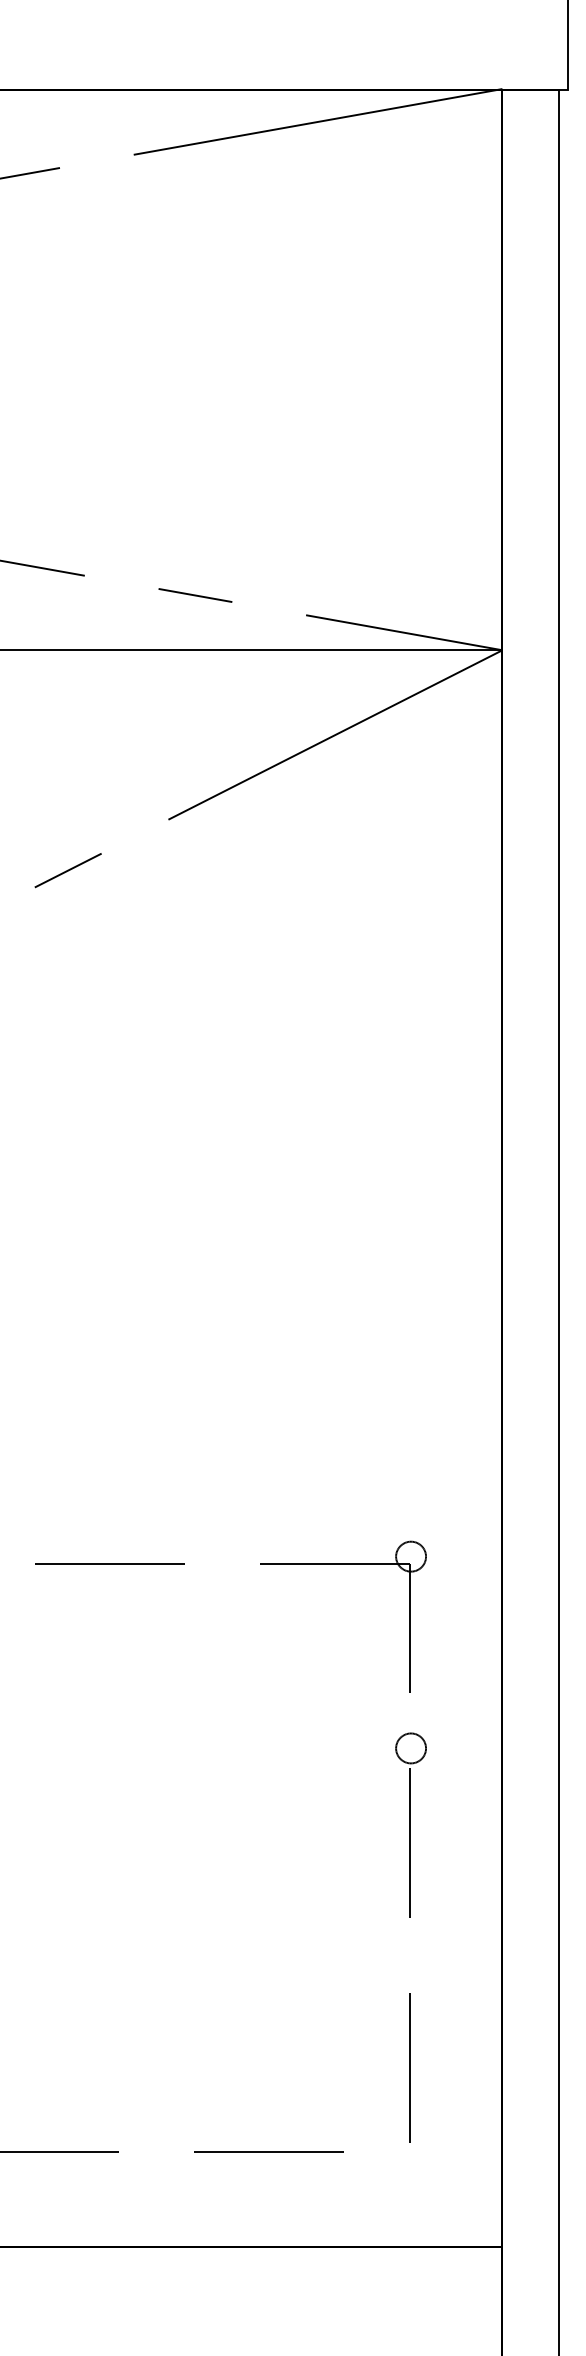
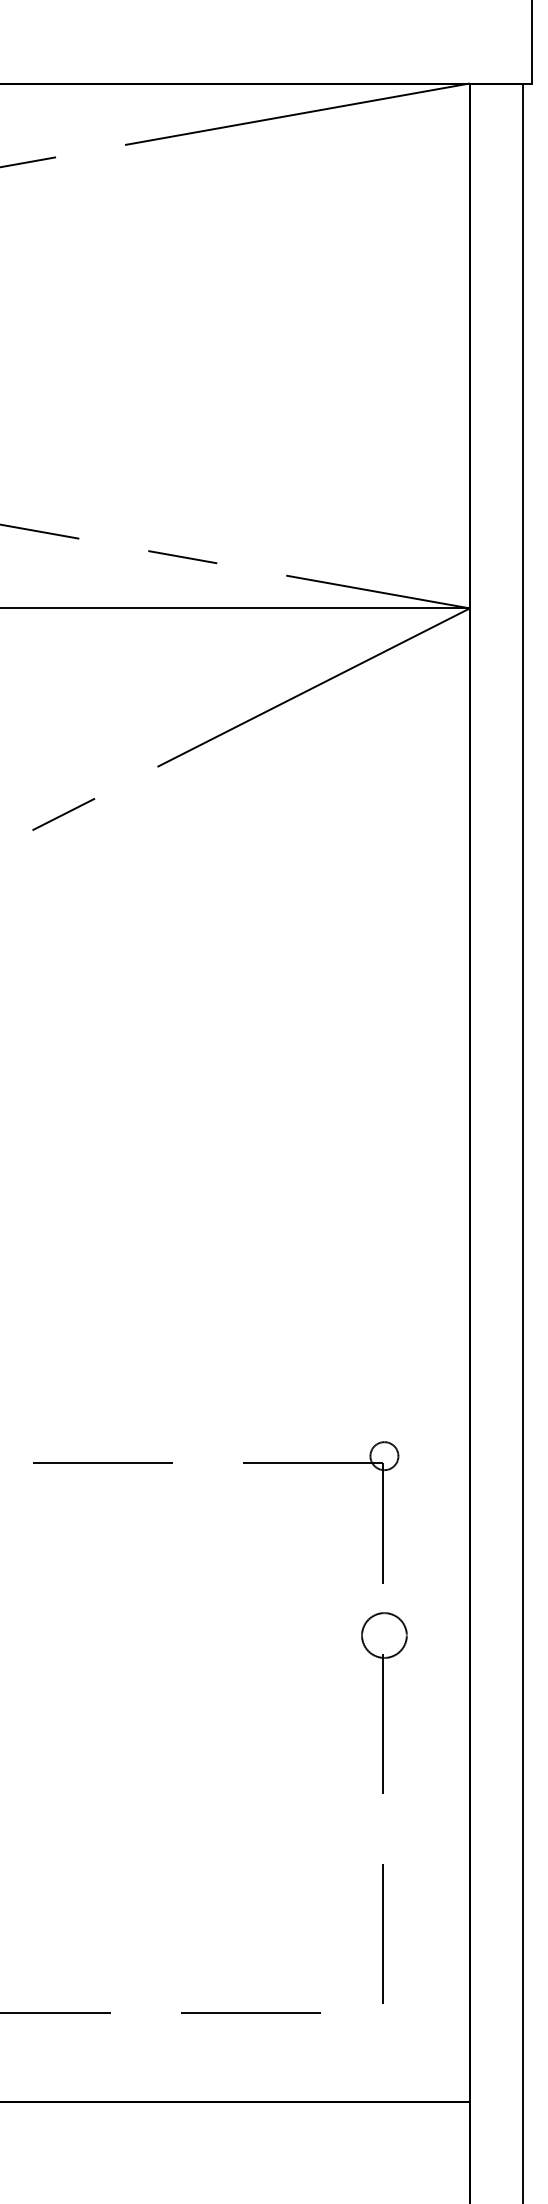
circle: (411, 1748) -> (384, 1635), size x1.6

